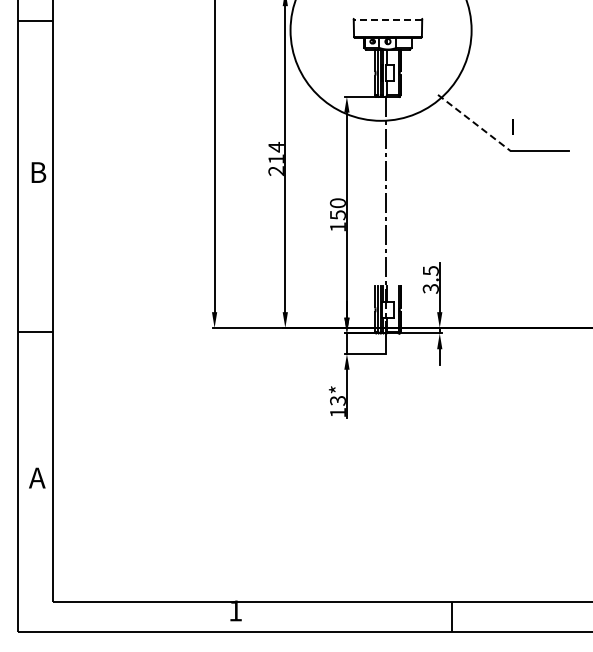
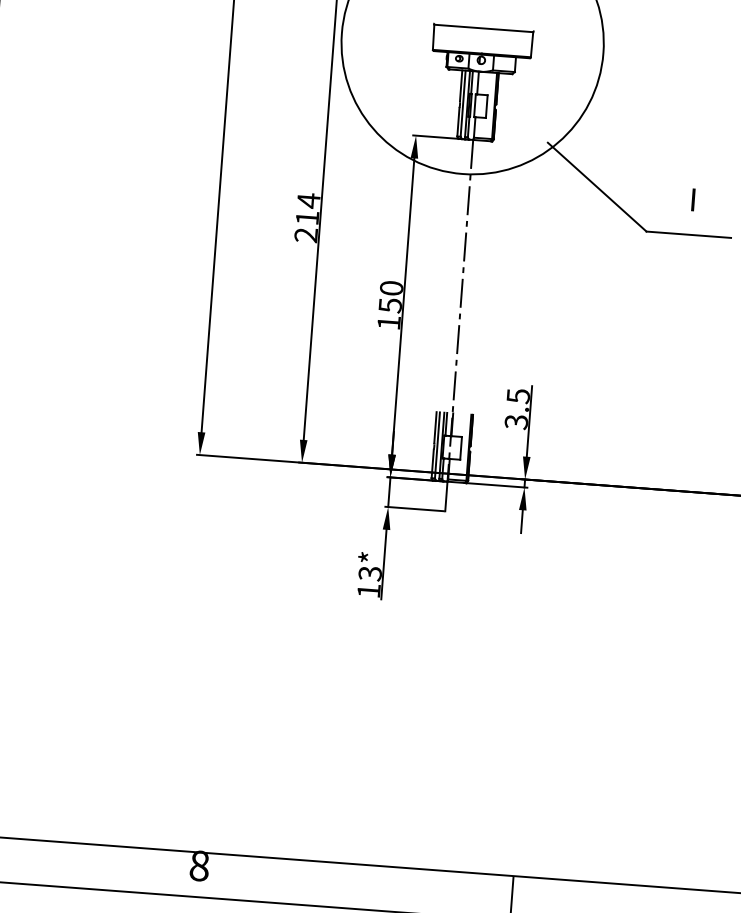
line: (387, 19) -> (483, 28), dashed -> solid
line: (474, 122) -> (597, 186), dashed -> solid
text: (512, 126) -> (692, 199), moved
text: (235, 610) -> (199, 865), 1 -> 8

